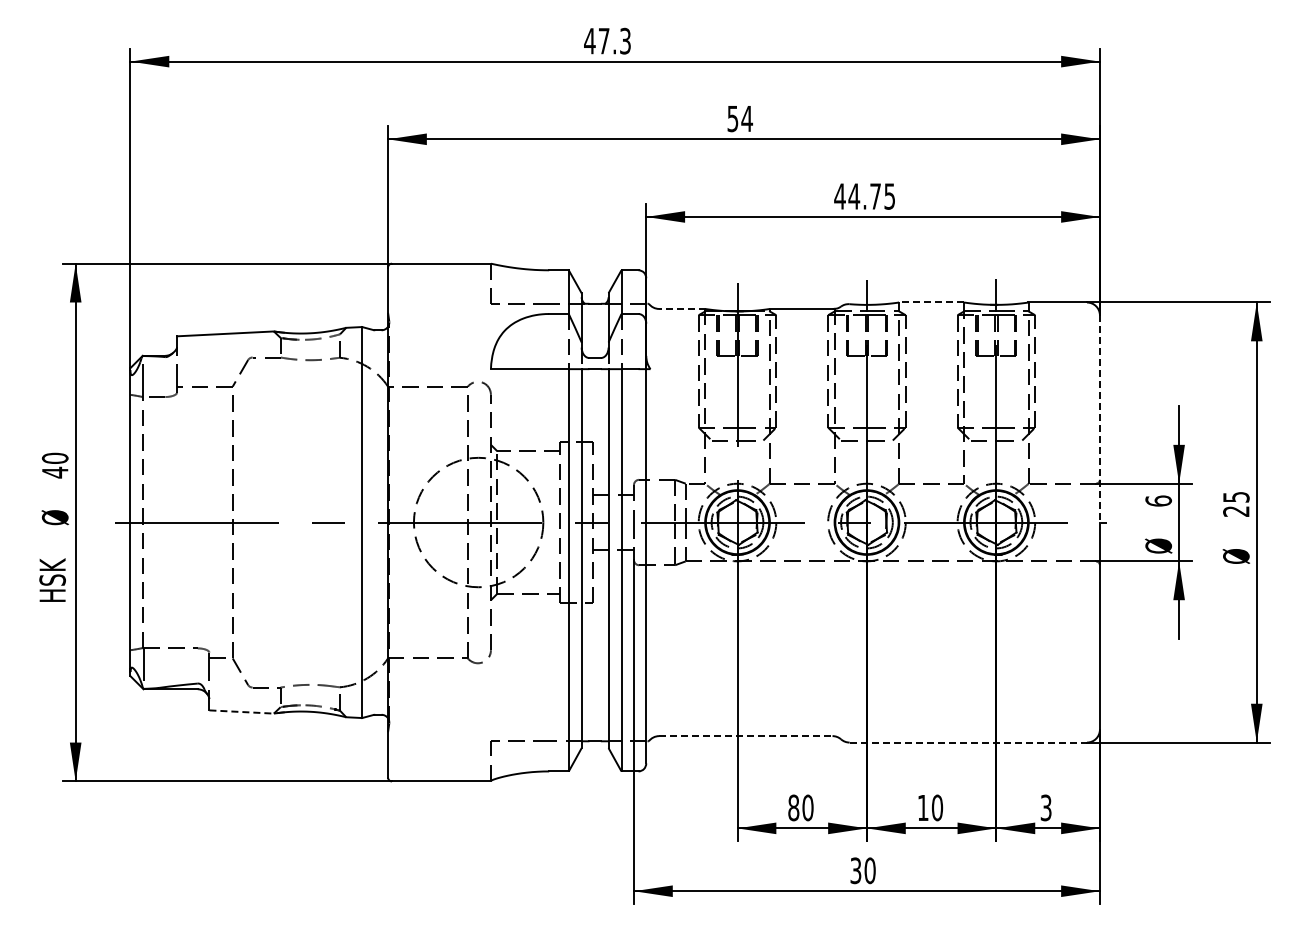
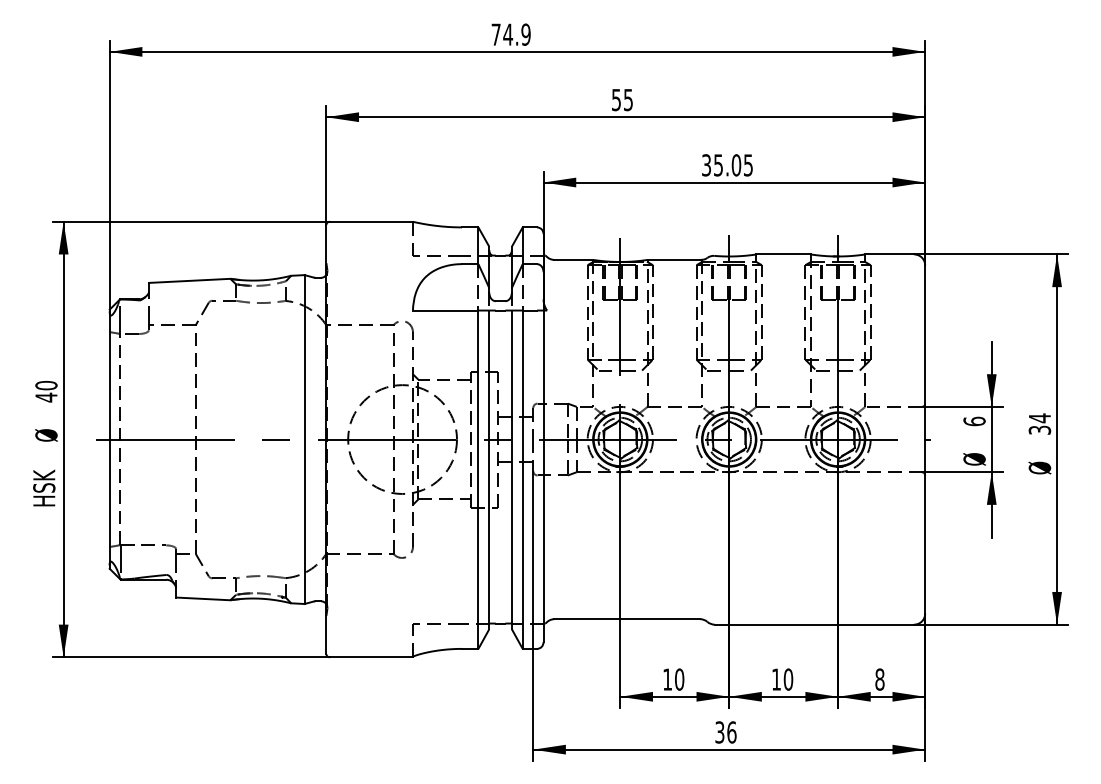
text: (607, 41) -> (510, 34), 47.3 -> 74.9
text: (747, 119) -> (628, 100), 54 -> 55
text: (857, 196) -> (721, 165), 44.75 -> 35.05
line: (931, 302) -> (783, 254), dashed -> solid
line: (681, 308) -> (573, 259), dashed -> solid
line: (1099, 418) -> (924, 352), dashed -> solid
text: (1236, 503) -> (1040, 423), 25 -> 34
line: (242, 712) -> (203, 599), dashed -> solid
line: (745, 736) -> (627, 619), dashed -> solid
line: (968, 742) -> (814, 624), dashed -> solid
text: (793, 807) -> (667, 679), 80 -> 10
text: (1045, 807) -> (879, 679), 3 -> 8
text: (869, 870) -> (731, 732), 30 -> 36

